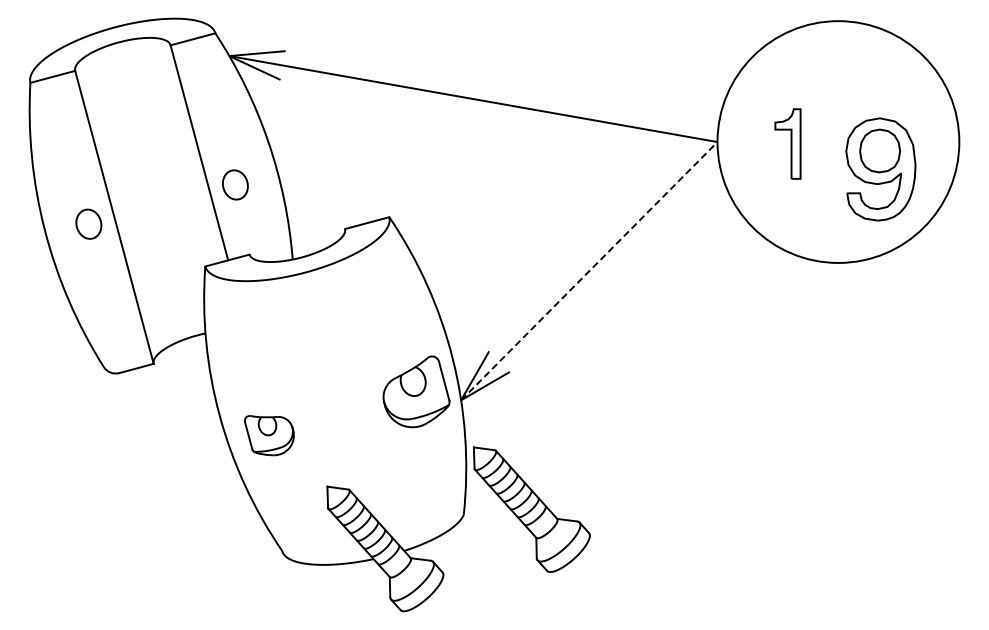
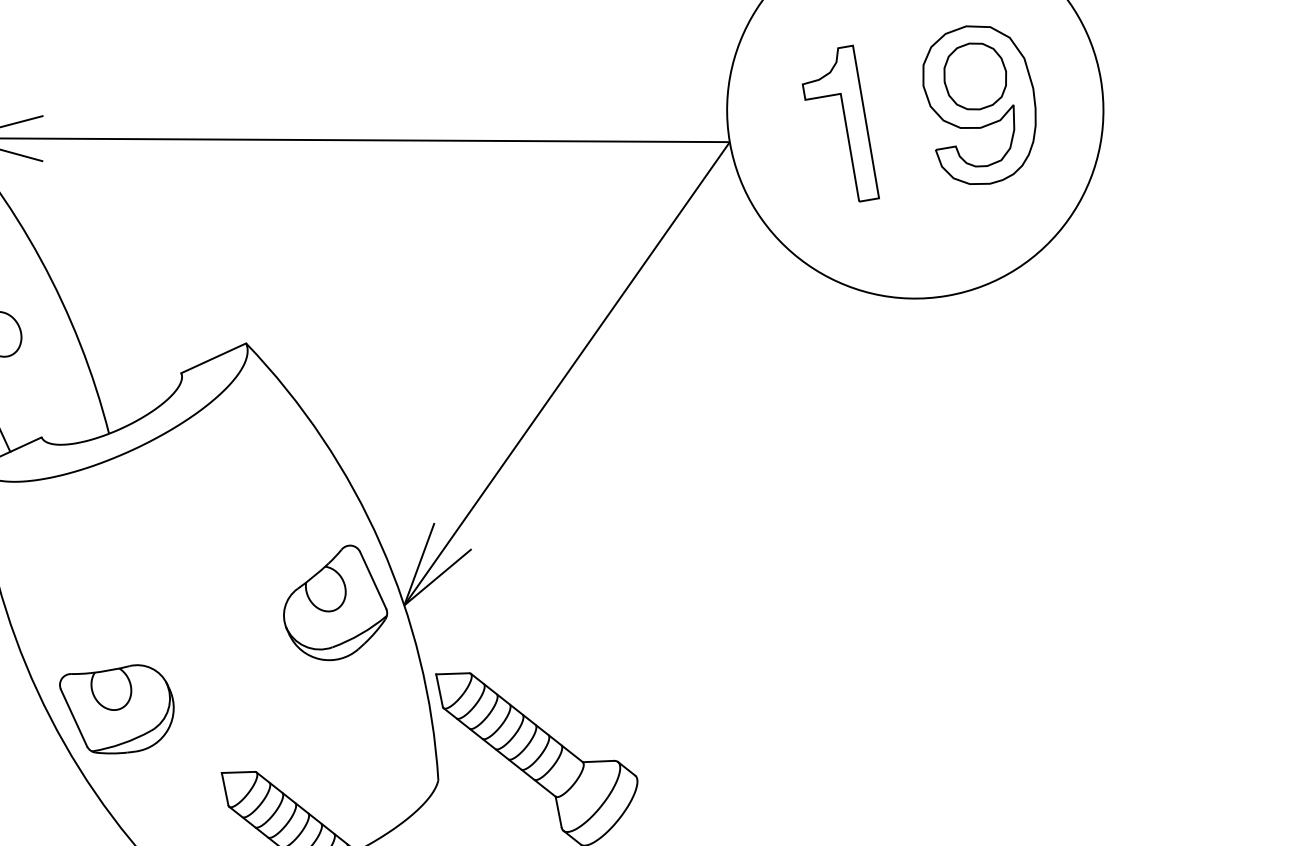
part: (787, 143) -> (837, 125), size x1.43
part: (880, 169) -> (980, 104), moved
line: (589, 271) -> (567, 374), dashed -> solid
part: (269, 435) -> (119, 709), size x1.43

